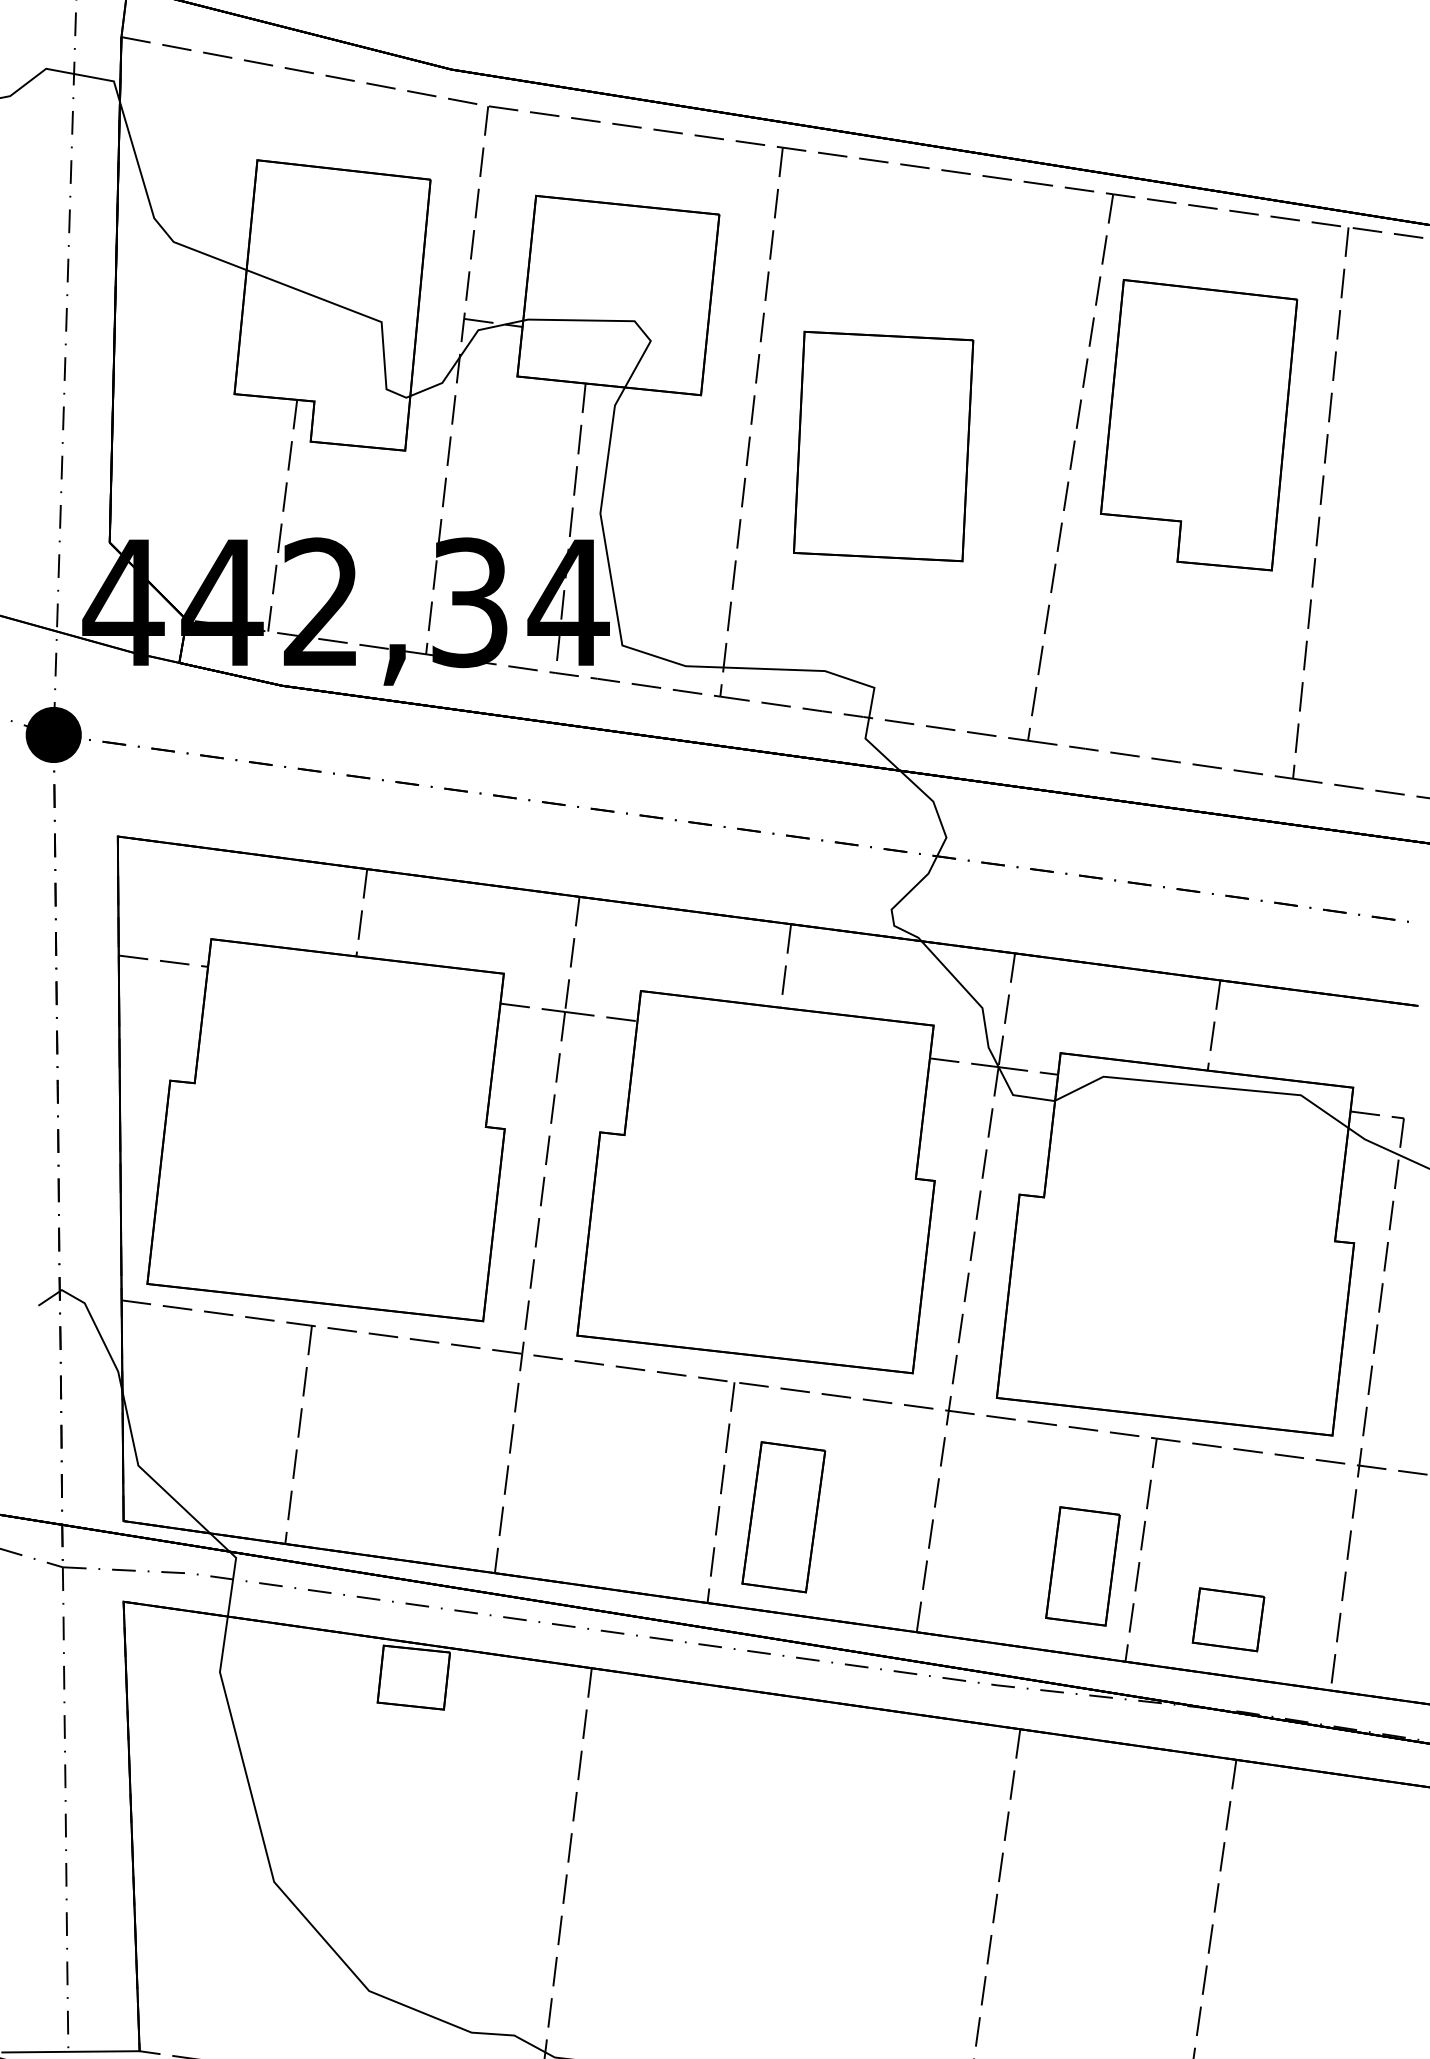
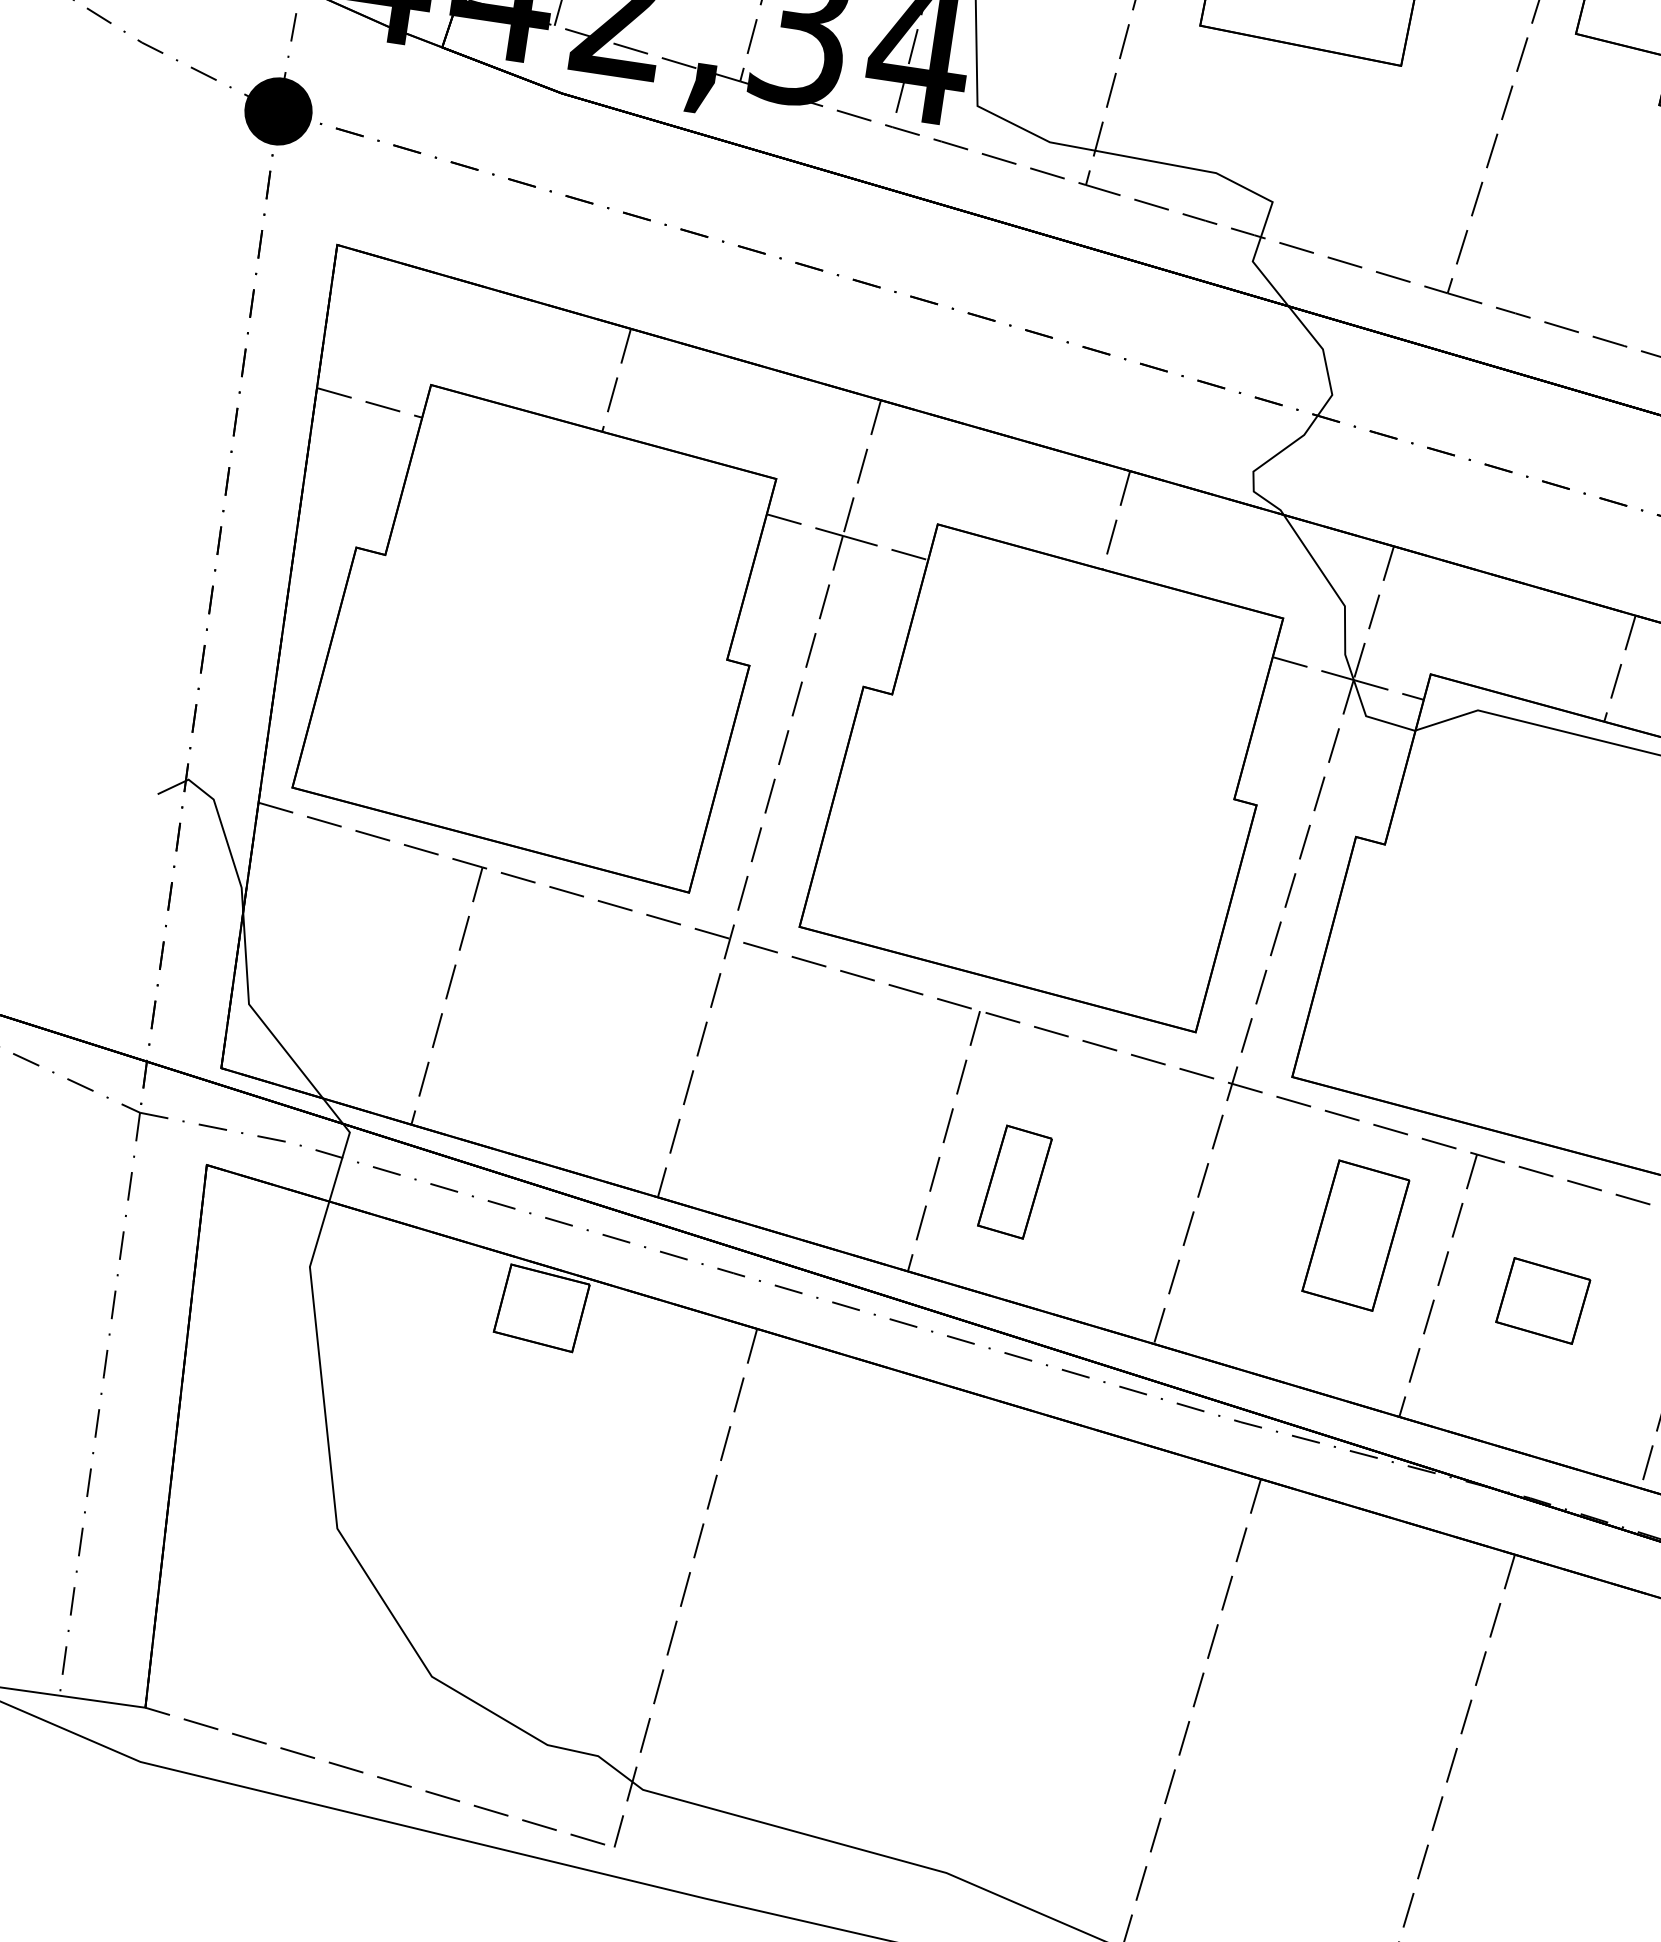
part: (783, 1517) -> (1014, 1182), size x0.6
part: (1082, 1566) -> (1355, 1235), moved
part: (1228, 1619) -> (1543, 1300), moved

